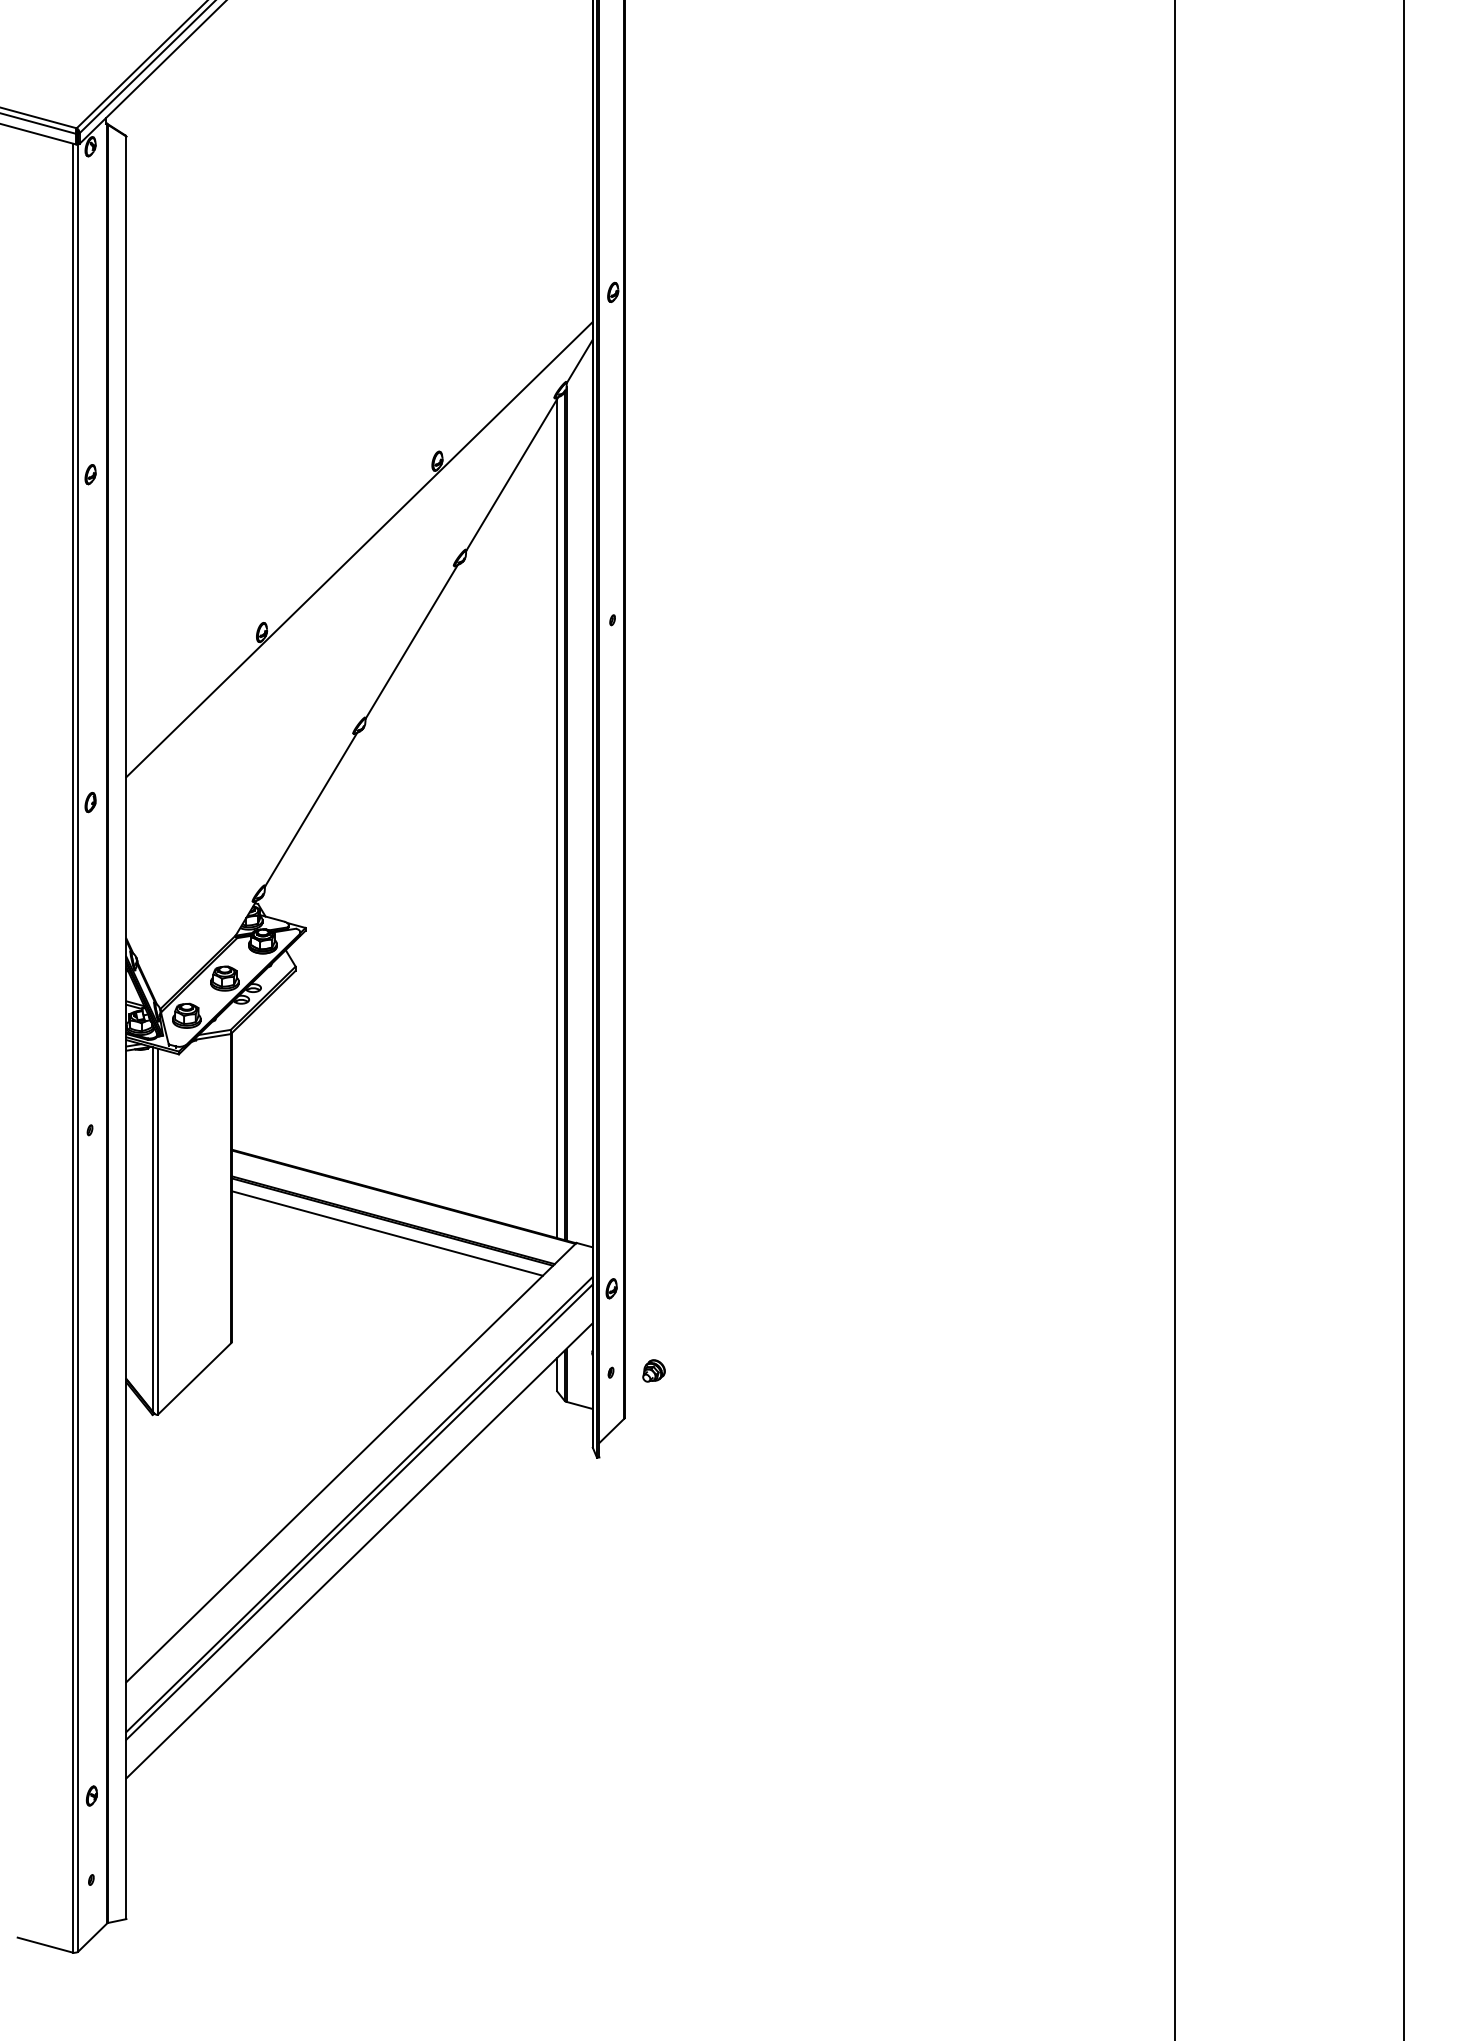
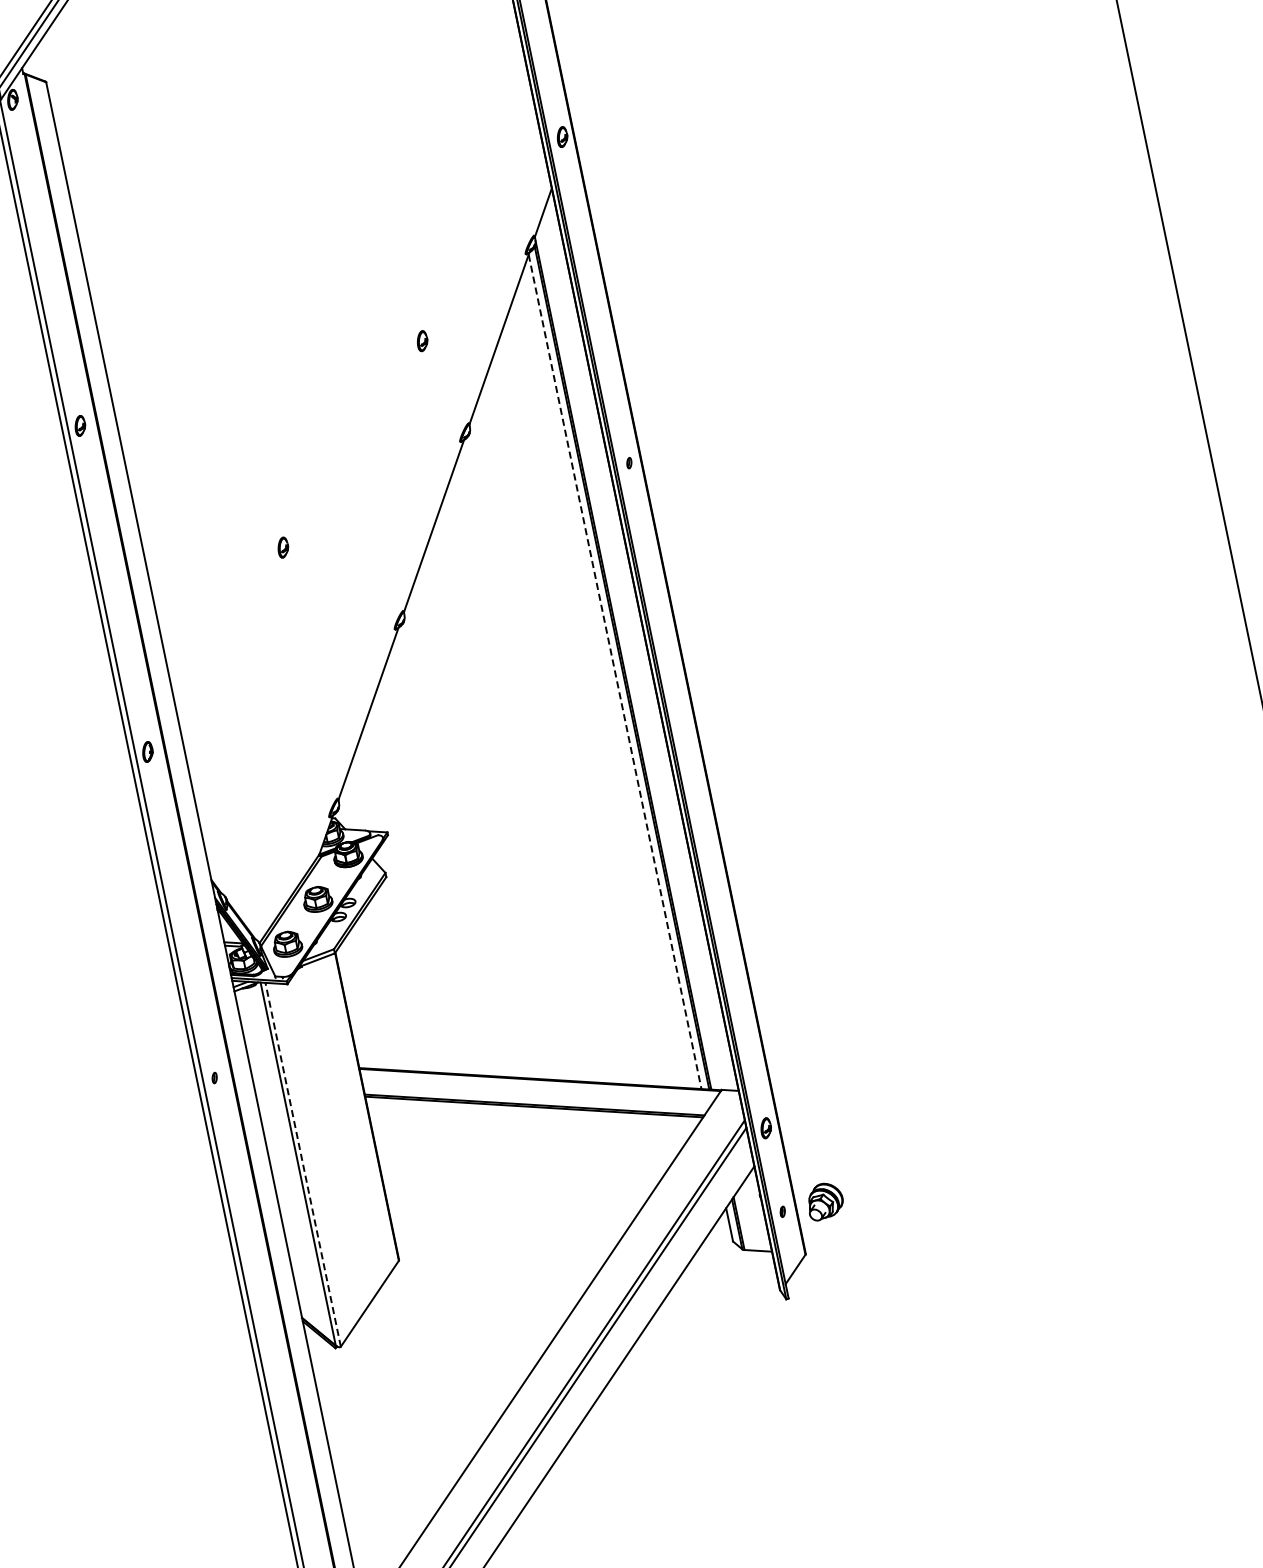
line: (359, 549) -> (363, 444), removed
line: (557, 819) -> (615, 672), solid -> dashed
line: (158, 1231) -> (303, 1164), solid -> dashed
line: (386, 1233) -> (530, 1119), removed
part: (653, 1370) -> (824, 1200), size x1.6

